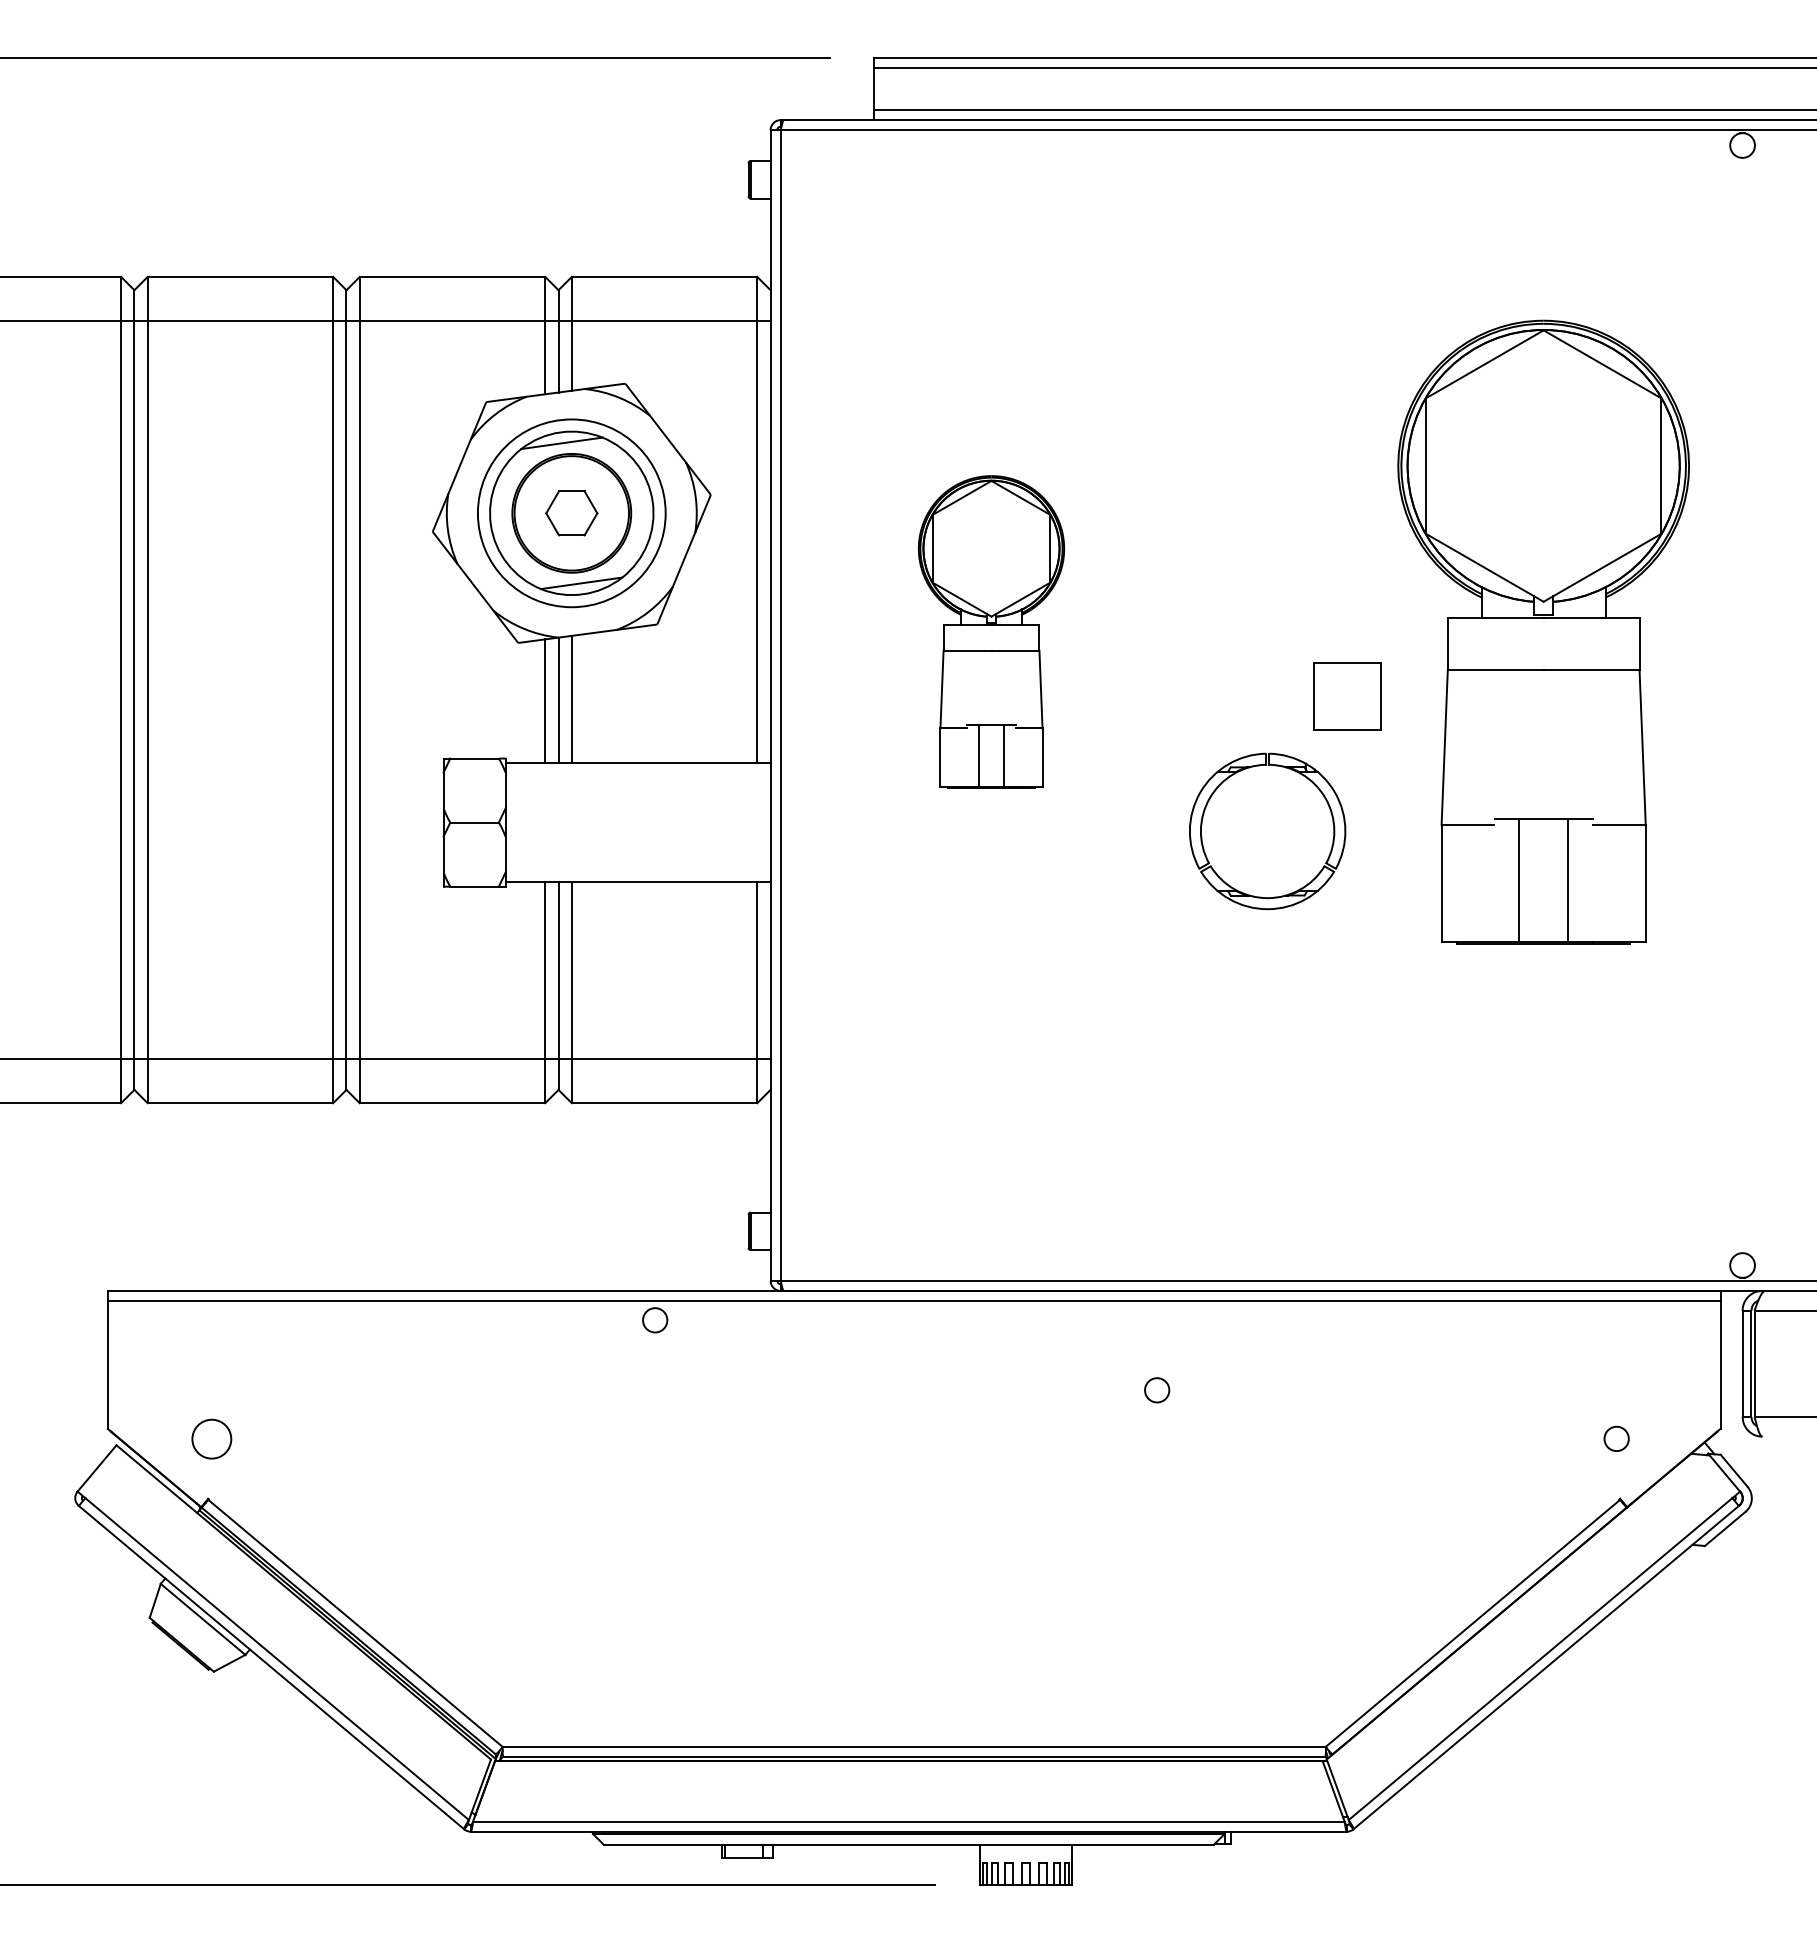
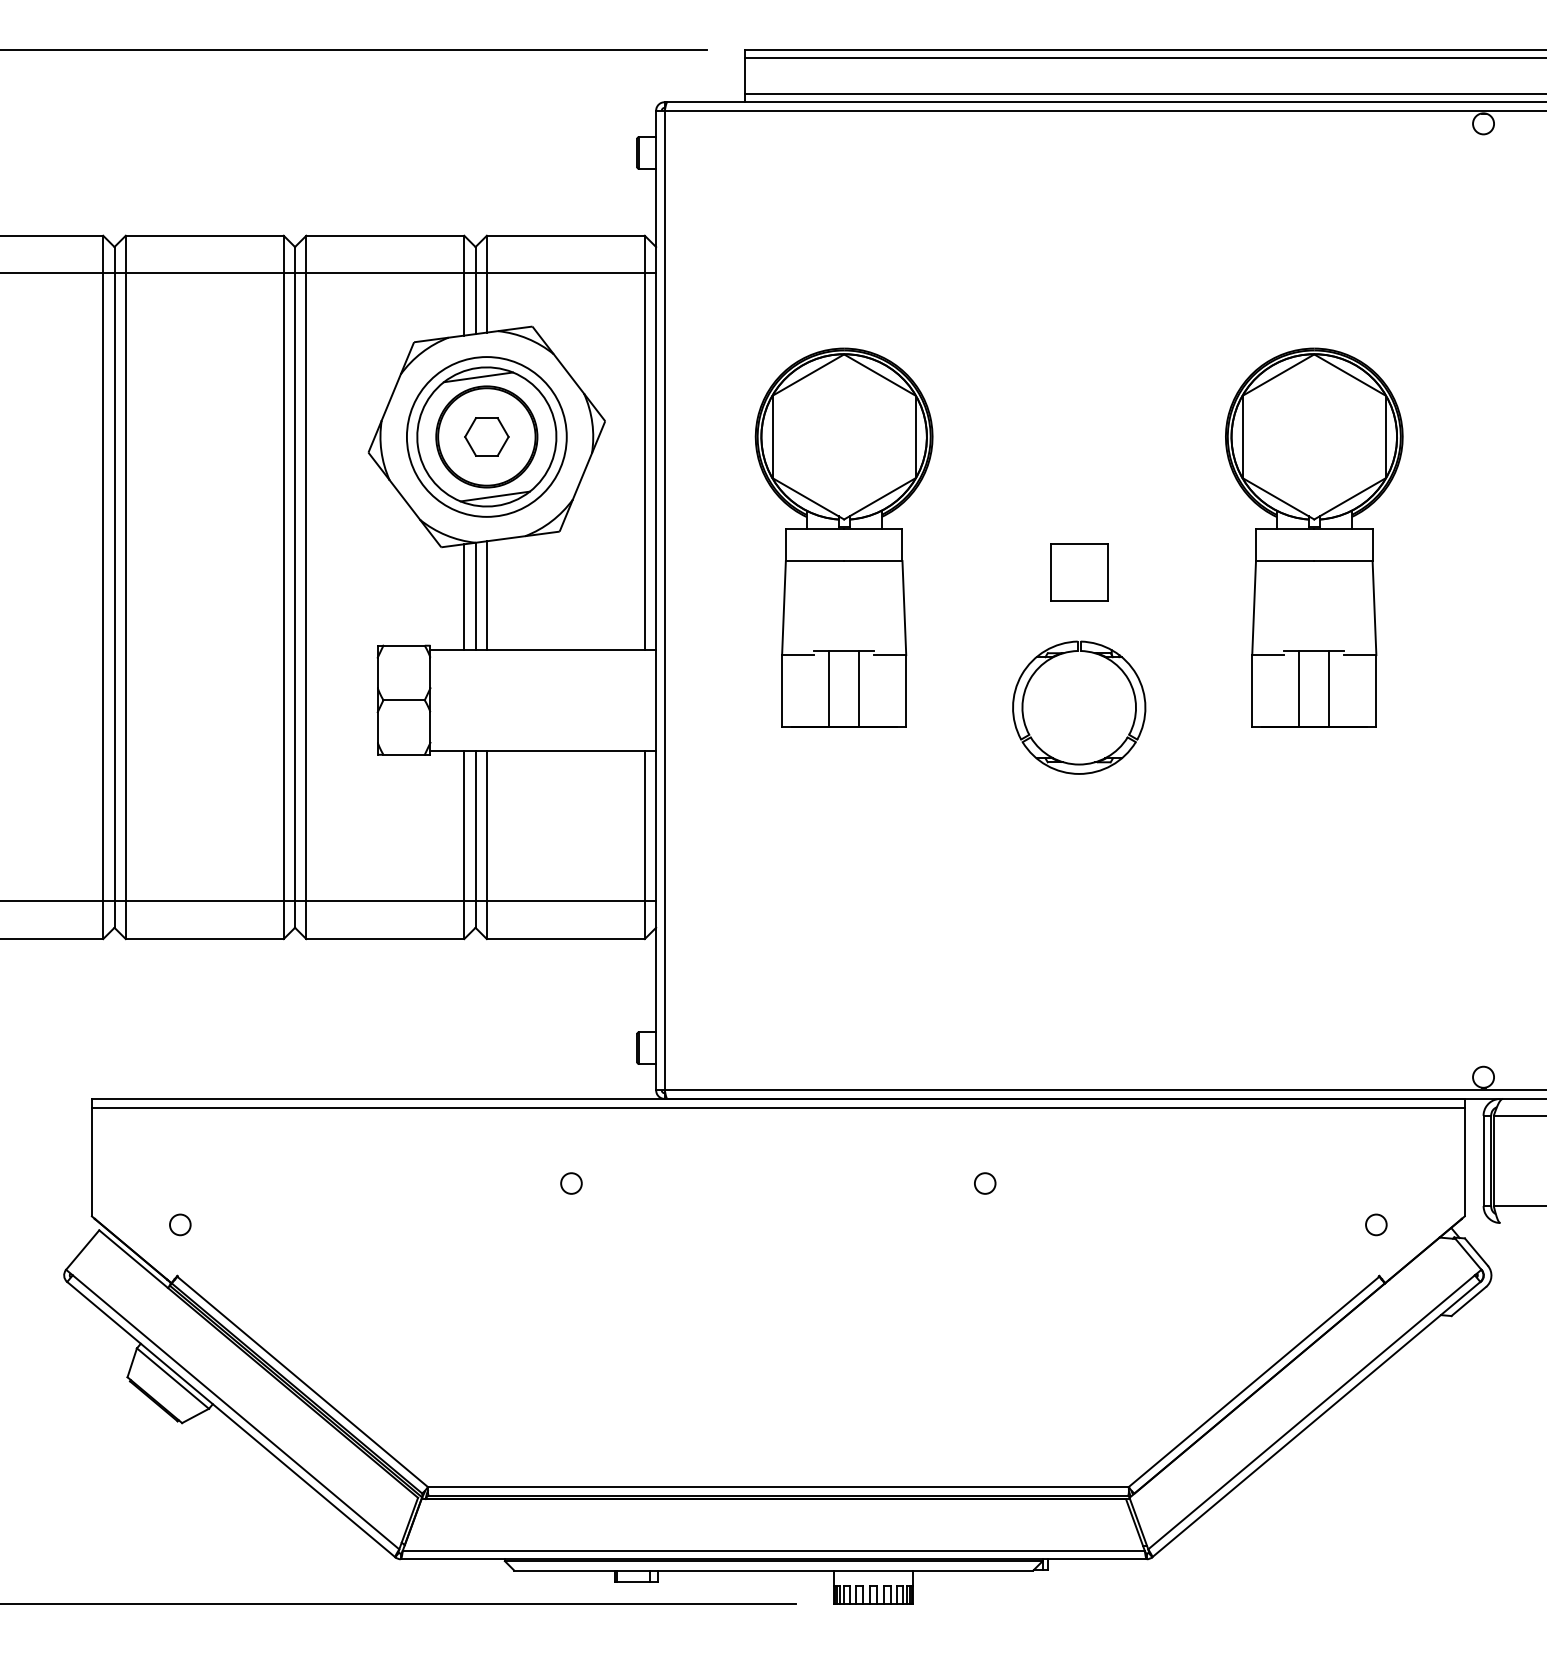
part: (991, 631) -> (844, 537), size x1.43
part: (1543, 631) -> (1314, 537), size x0.71
part: (1347, 696) -> (1079, 572), moved
circle: (655, 1320) -> (571, 1183), moved
circle: (211, 1438) -> (180, 1224), size x0.62

